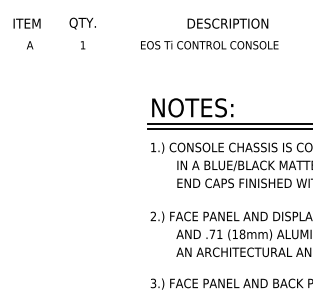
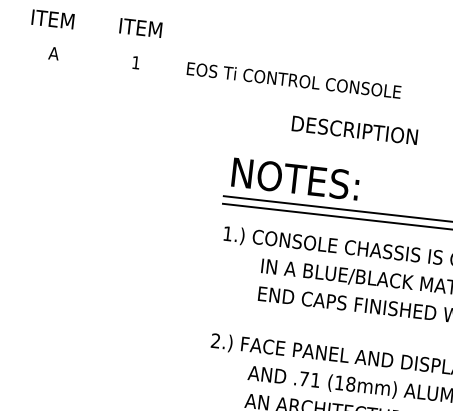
text: (82, 23) -> (139, 28), QTY. -> ITEM
text: (227, 23) -> (354, 130), moved
text: (209, 44) -> (293, 79), moved

